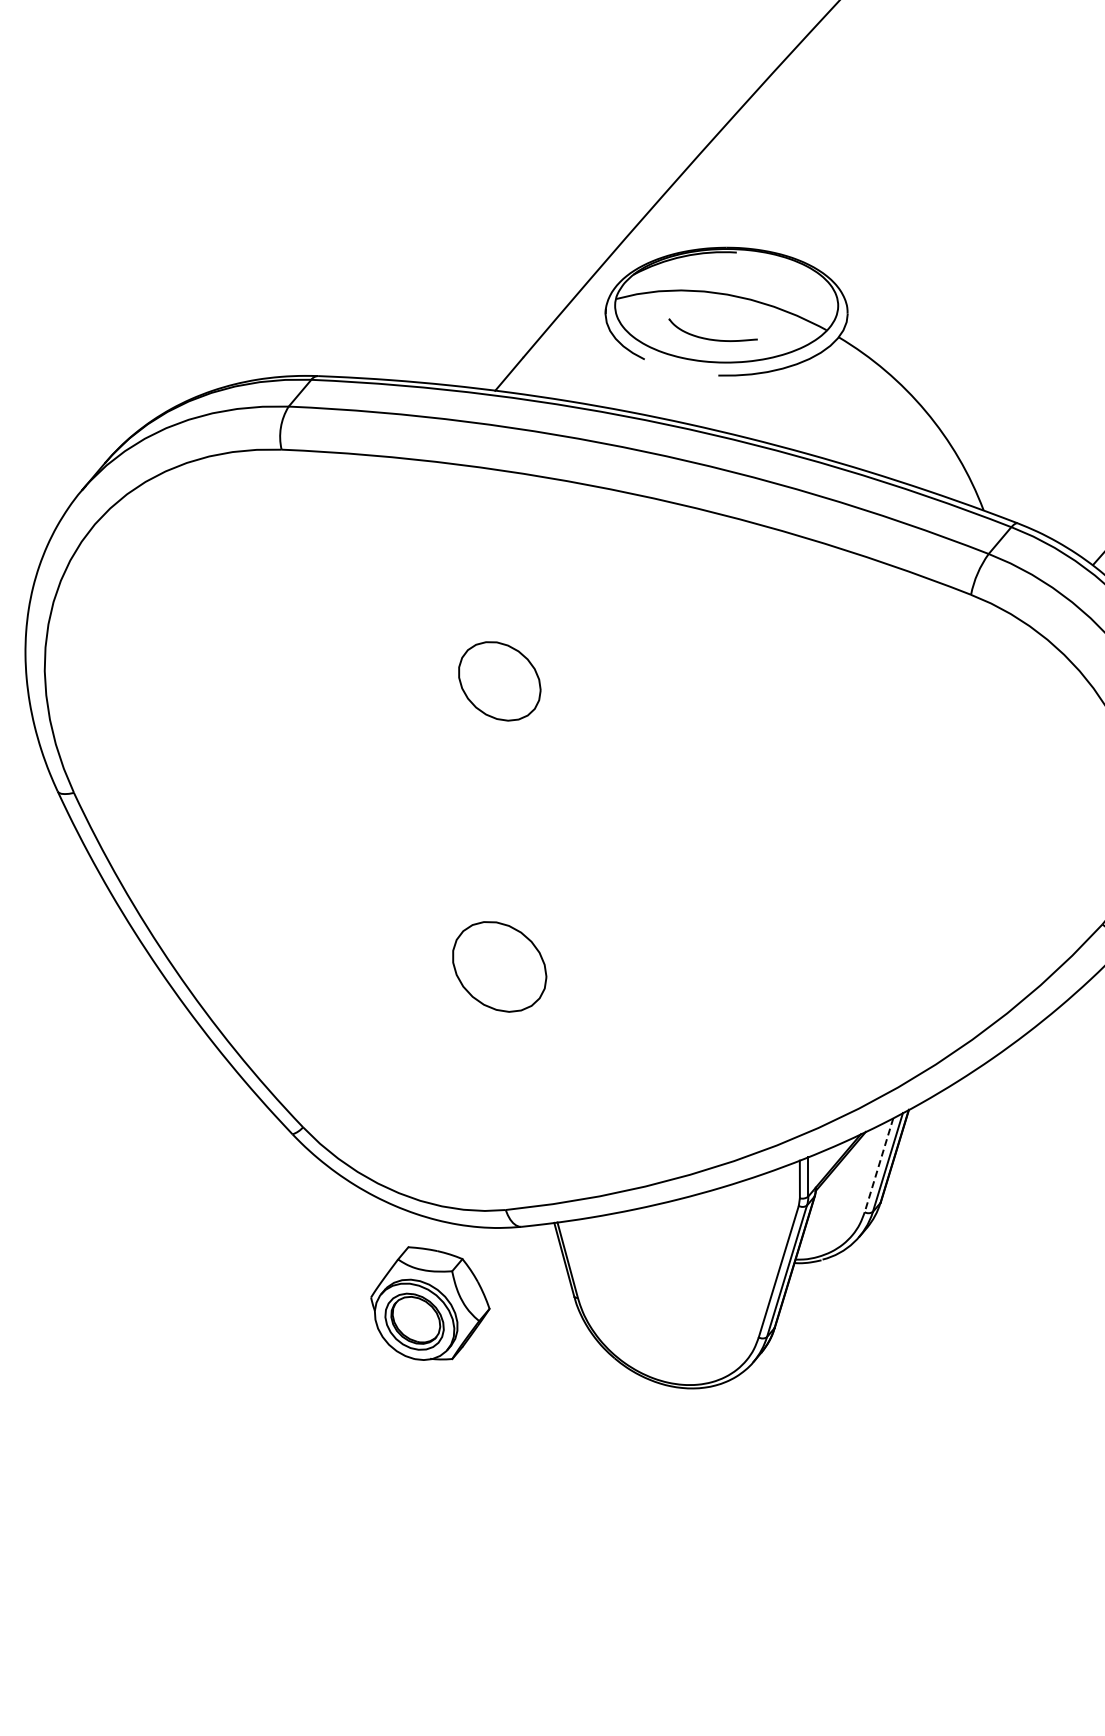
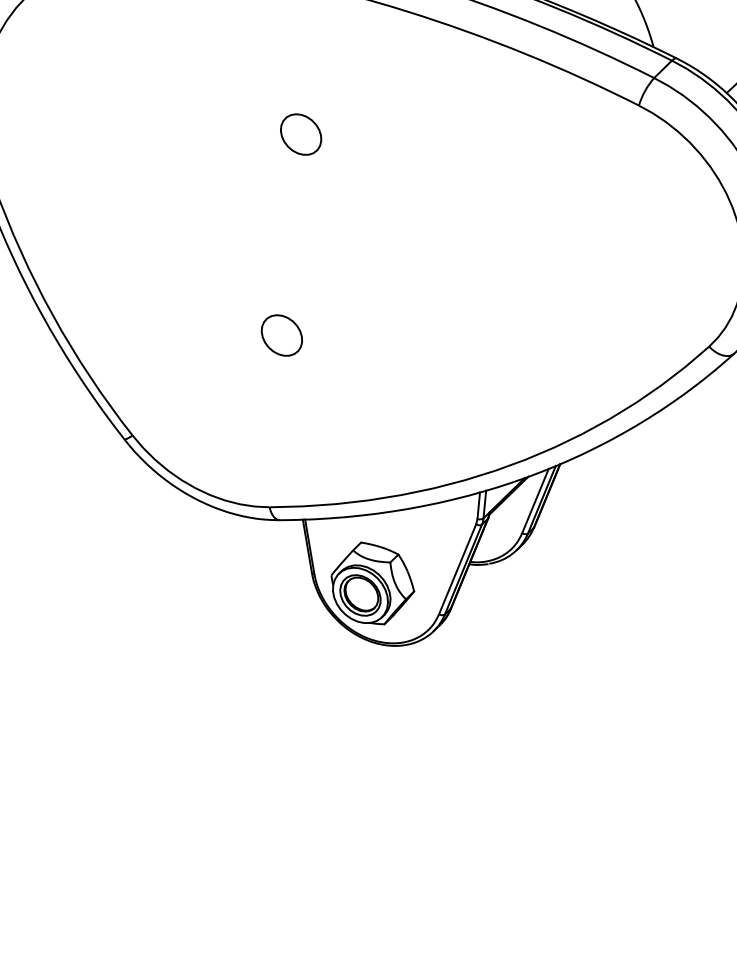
part: (499, 681) -> (300, 134), size x0.71
part: (500, 966) -> (282, 335), size x0.62
line: (878, 1165) -> (535, 501), dashed -> solid
part: (430, 1303) -> (372, 583), moved

